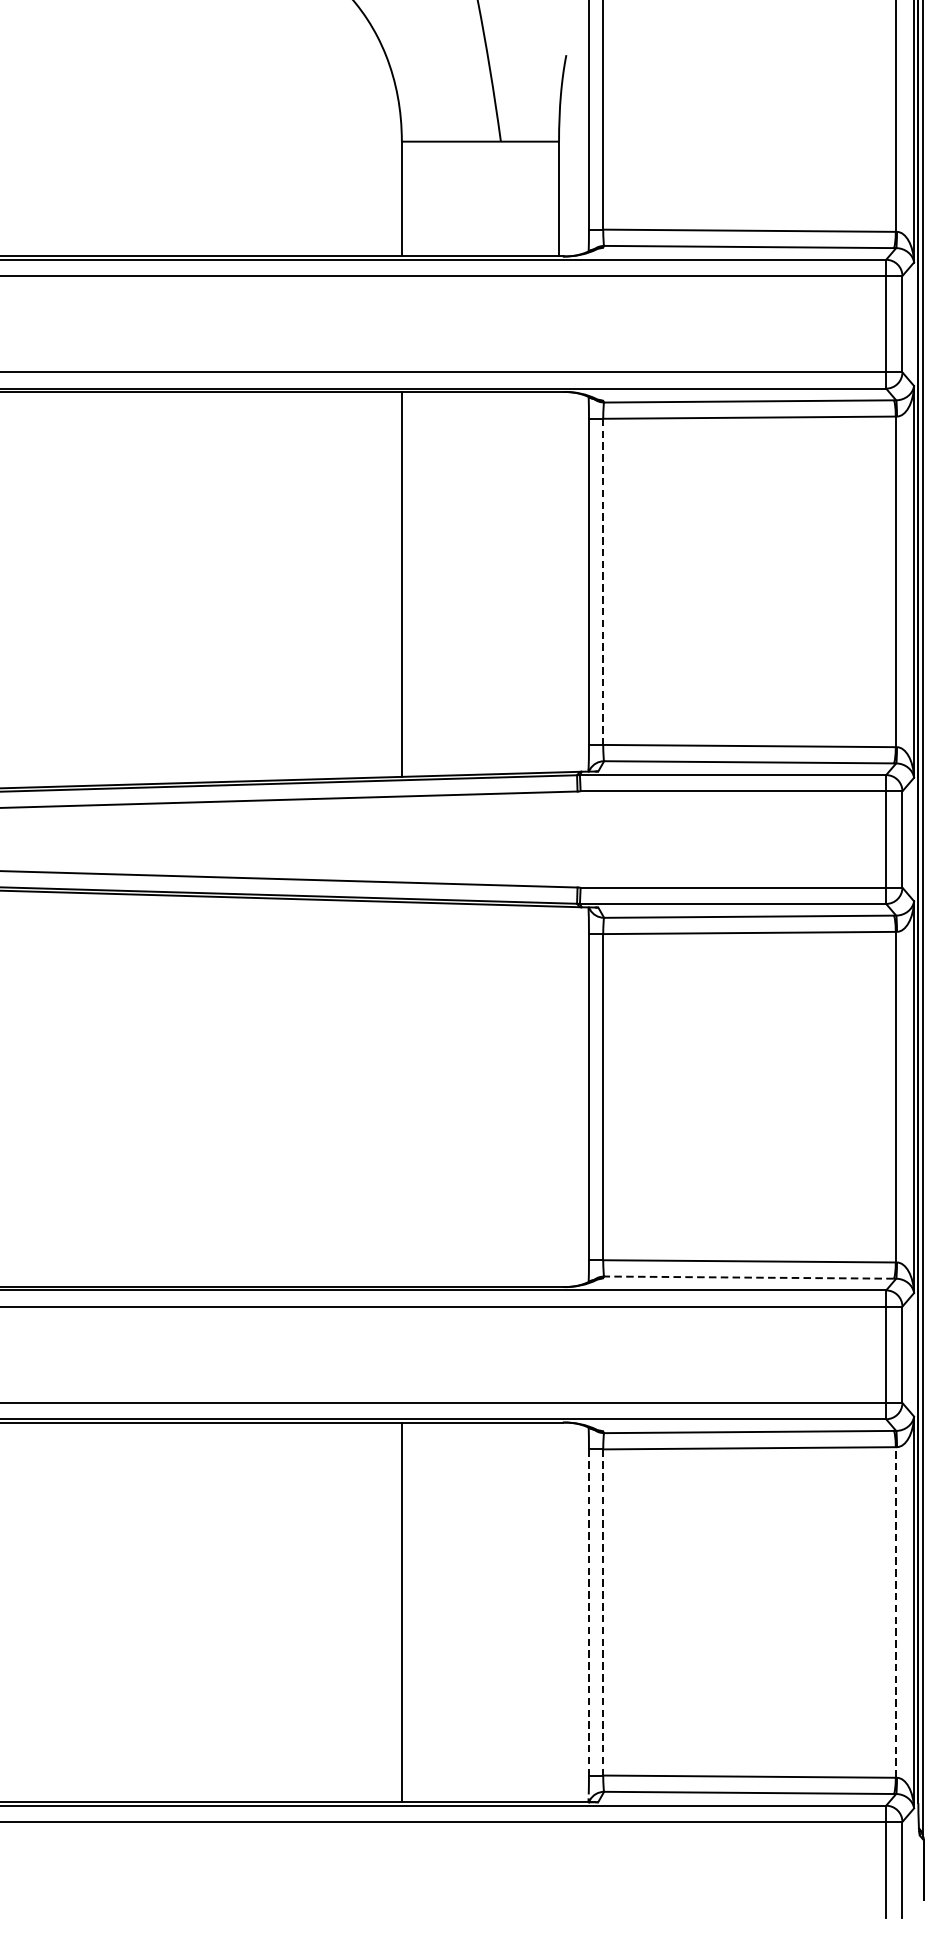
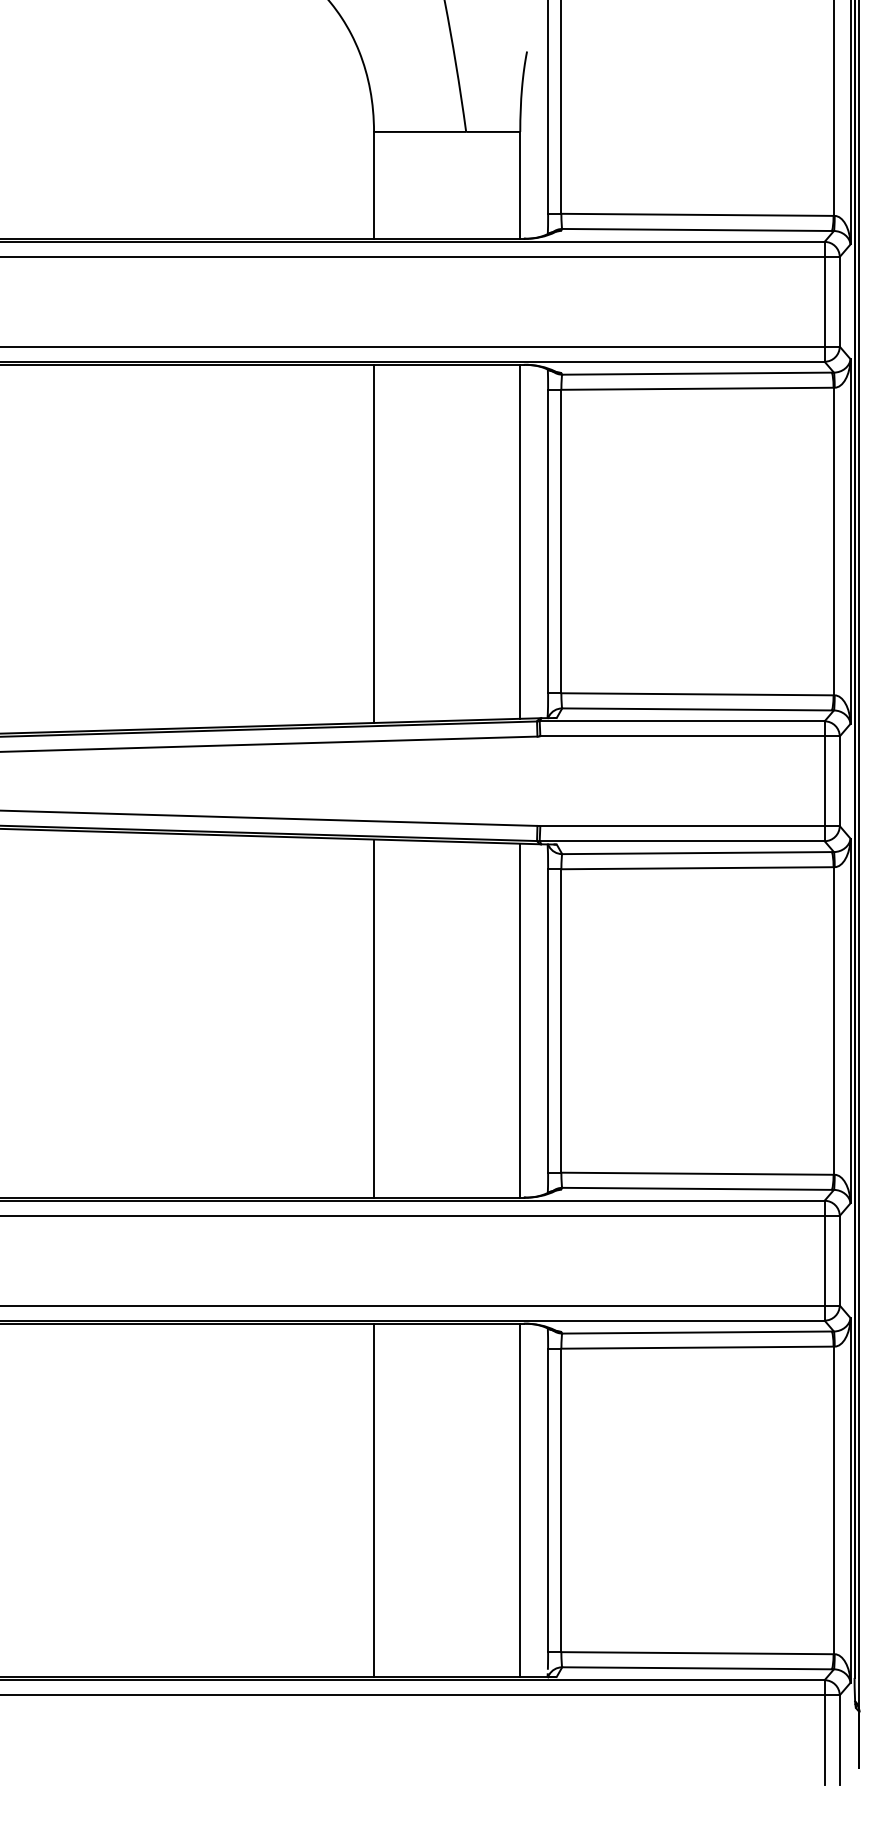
line: (559, 581) -> (520, 541), added
line: (603, 581) -> (561, 541), dashed -> solid
line: (402, 1094) -> (374, 1018), added
line: (559, 1096) -> (520, 1020), added
line: (748, 1277) -> (696, 1188), dashed -> solid
line: (559, 1612) -> (520, 1500), added
line: (589, 1612) -> (548, 1500), dashed -> solid
line: (603, 1612) -> (561, 1500), dashed -> solid
line: (895, 1612) -> (833, 1500), dashed -> solid

